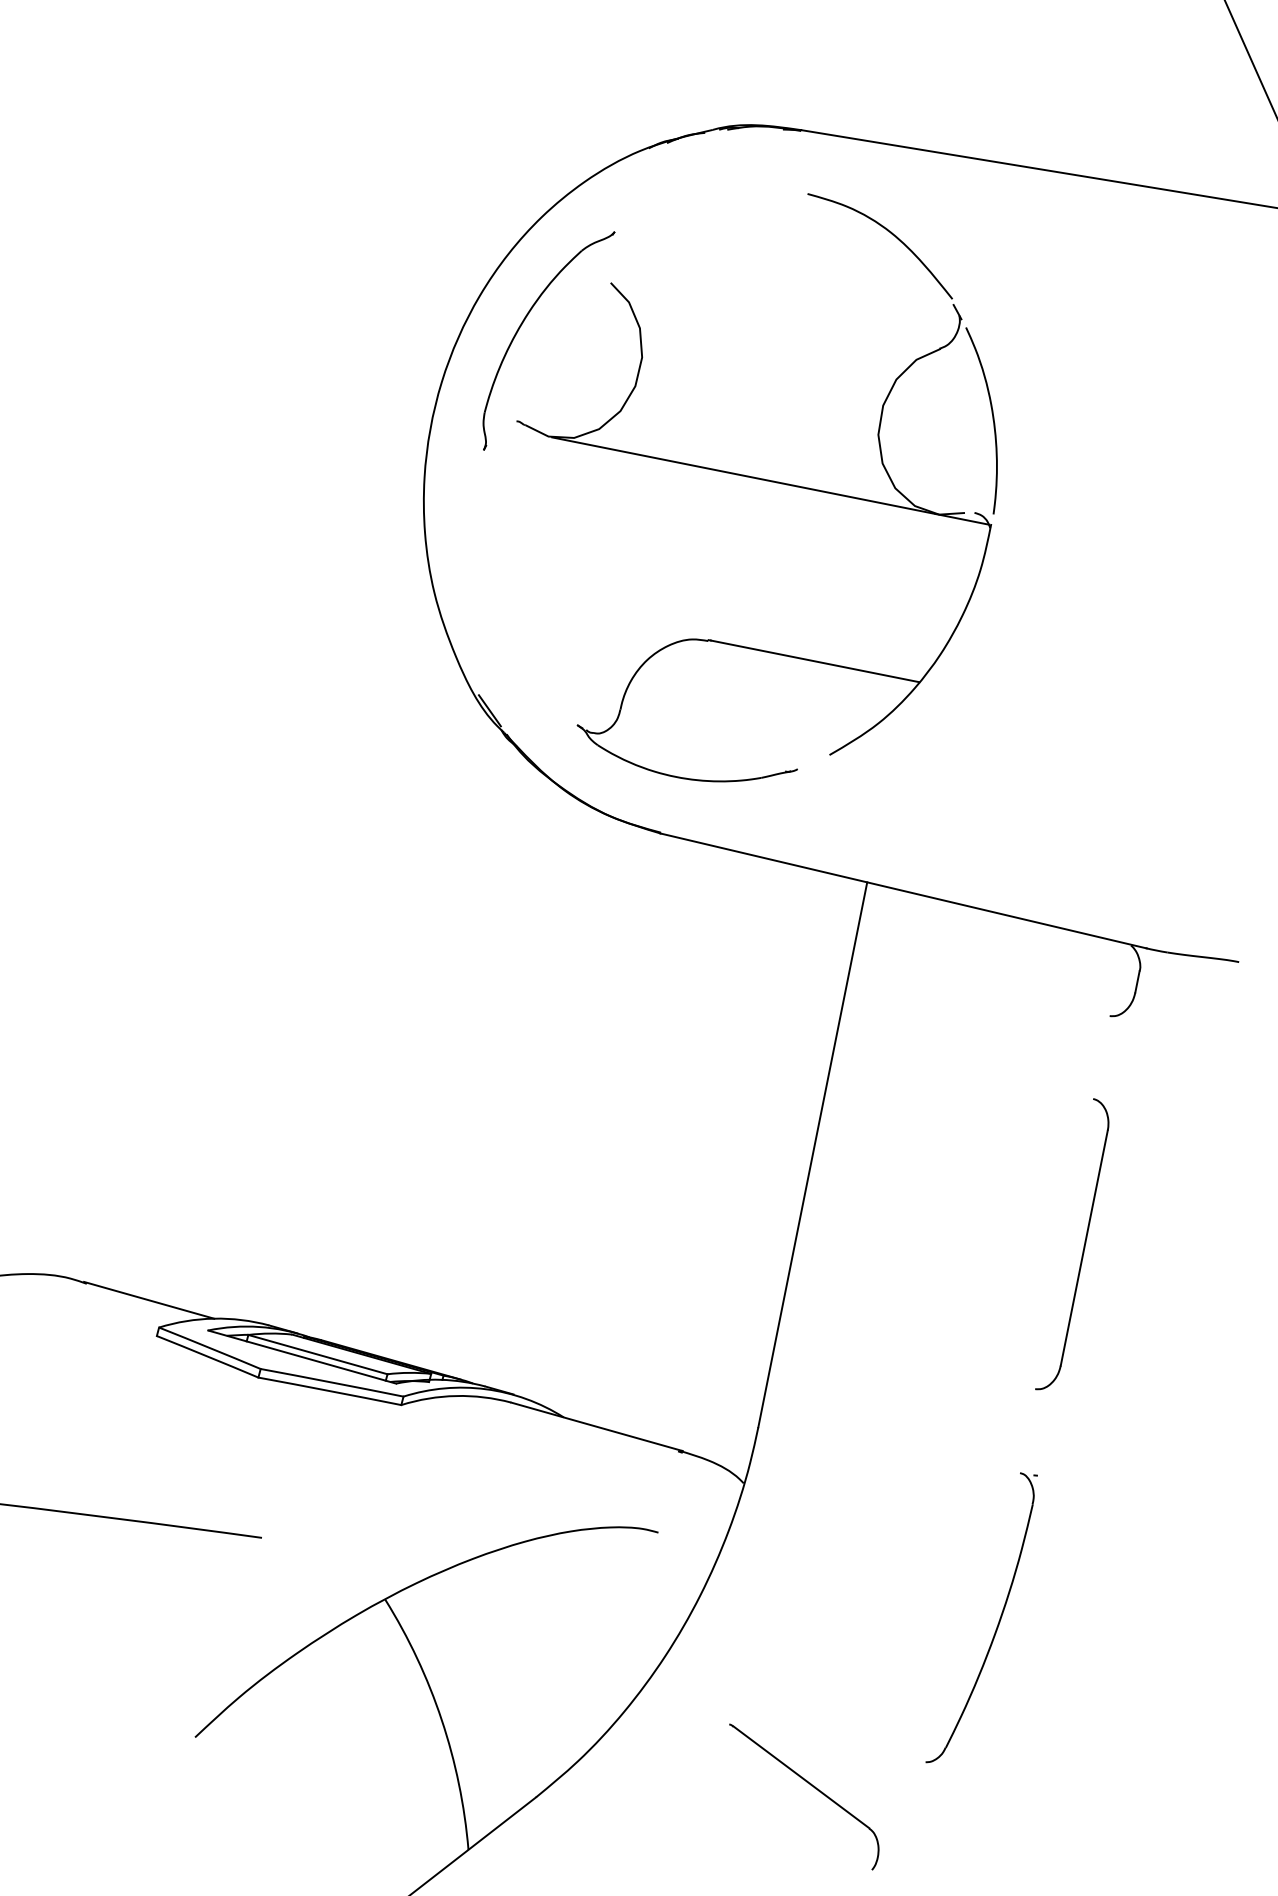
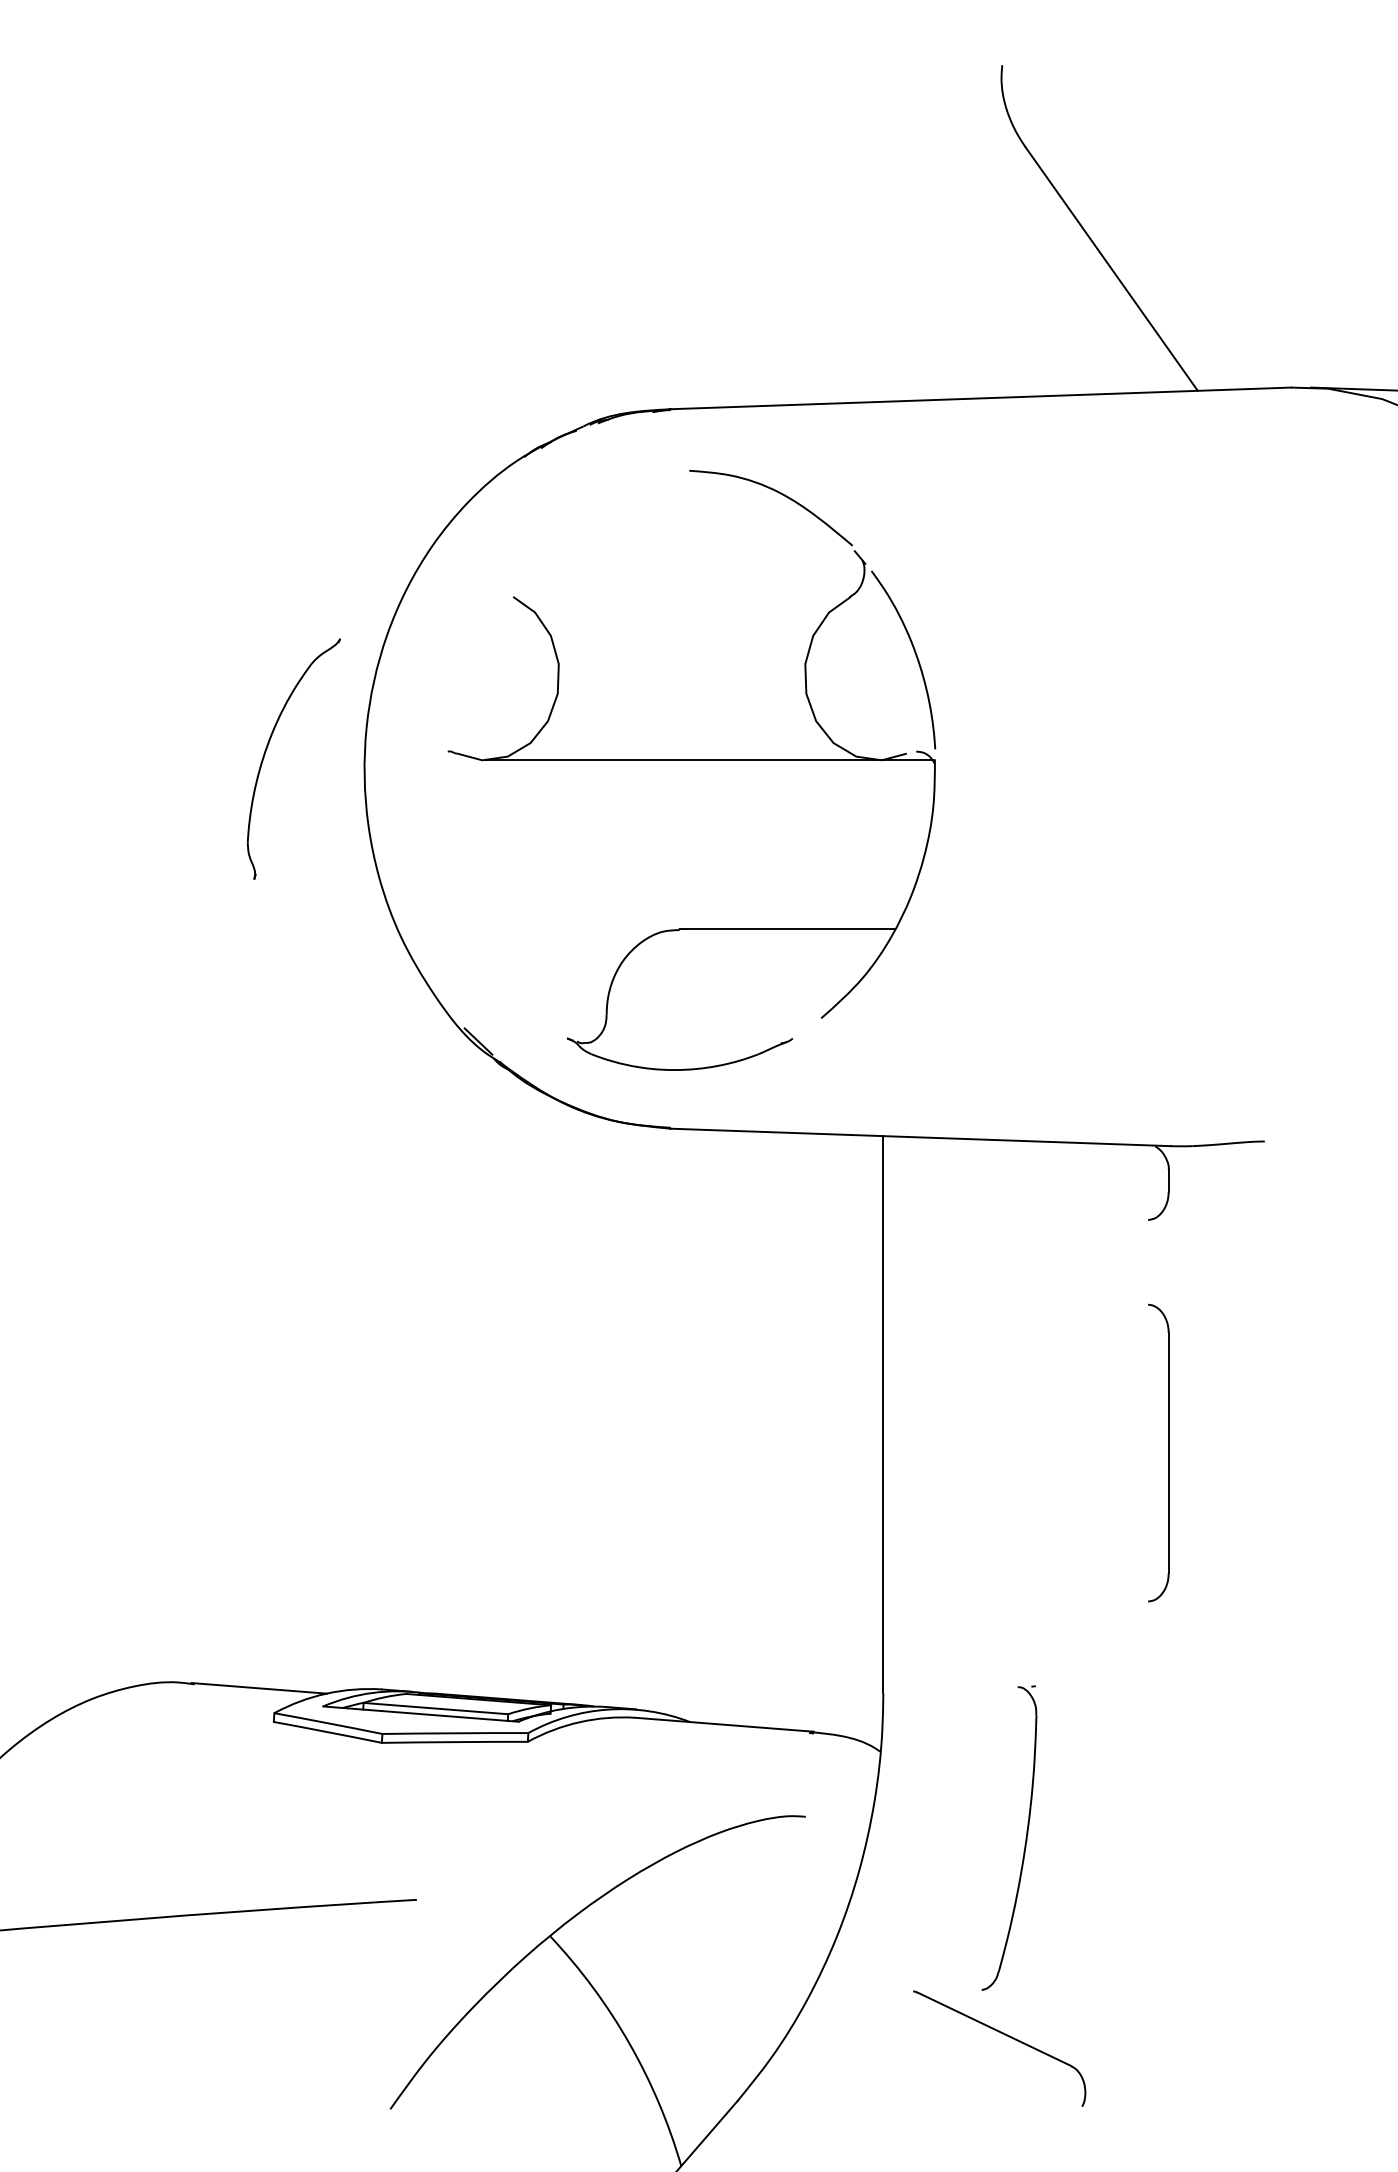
part: (522, 325) -> (267, 749), moved
part: (998, 1621) -> (1025, 1837), moved

